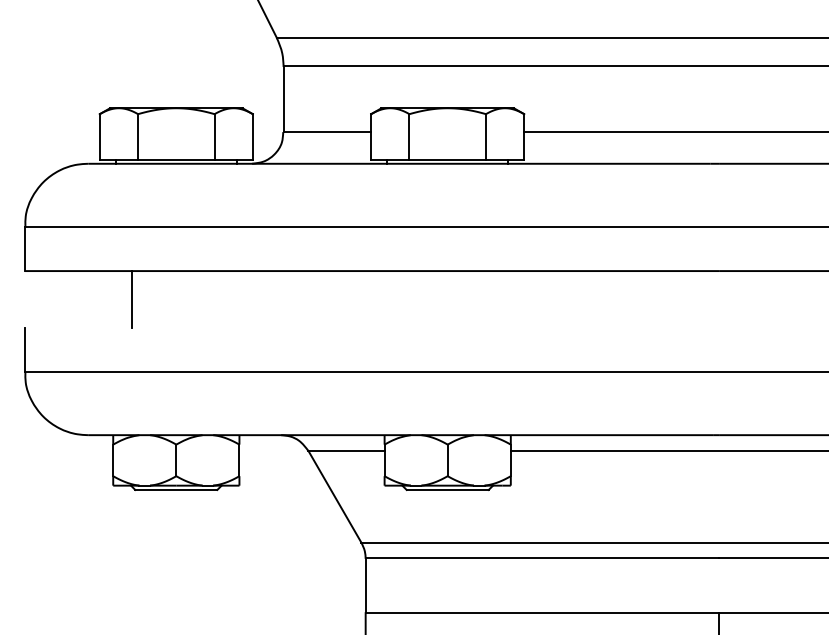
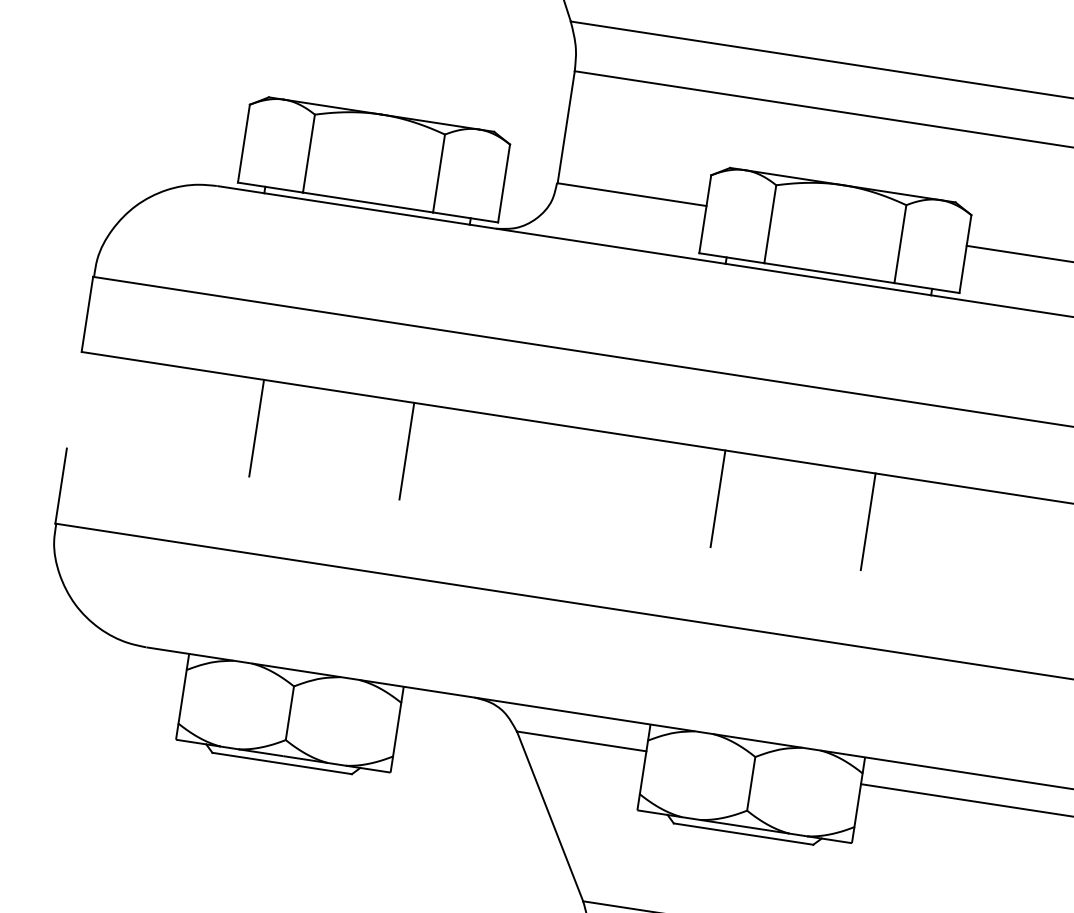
line: (220, 299) -> (406, 451), added
line: (403, 299) -> (717, 498), added
line: (491, 299) -> (867, 521), added

